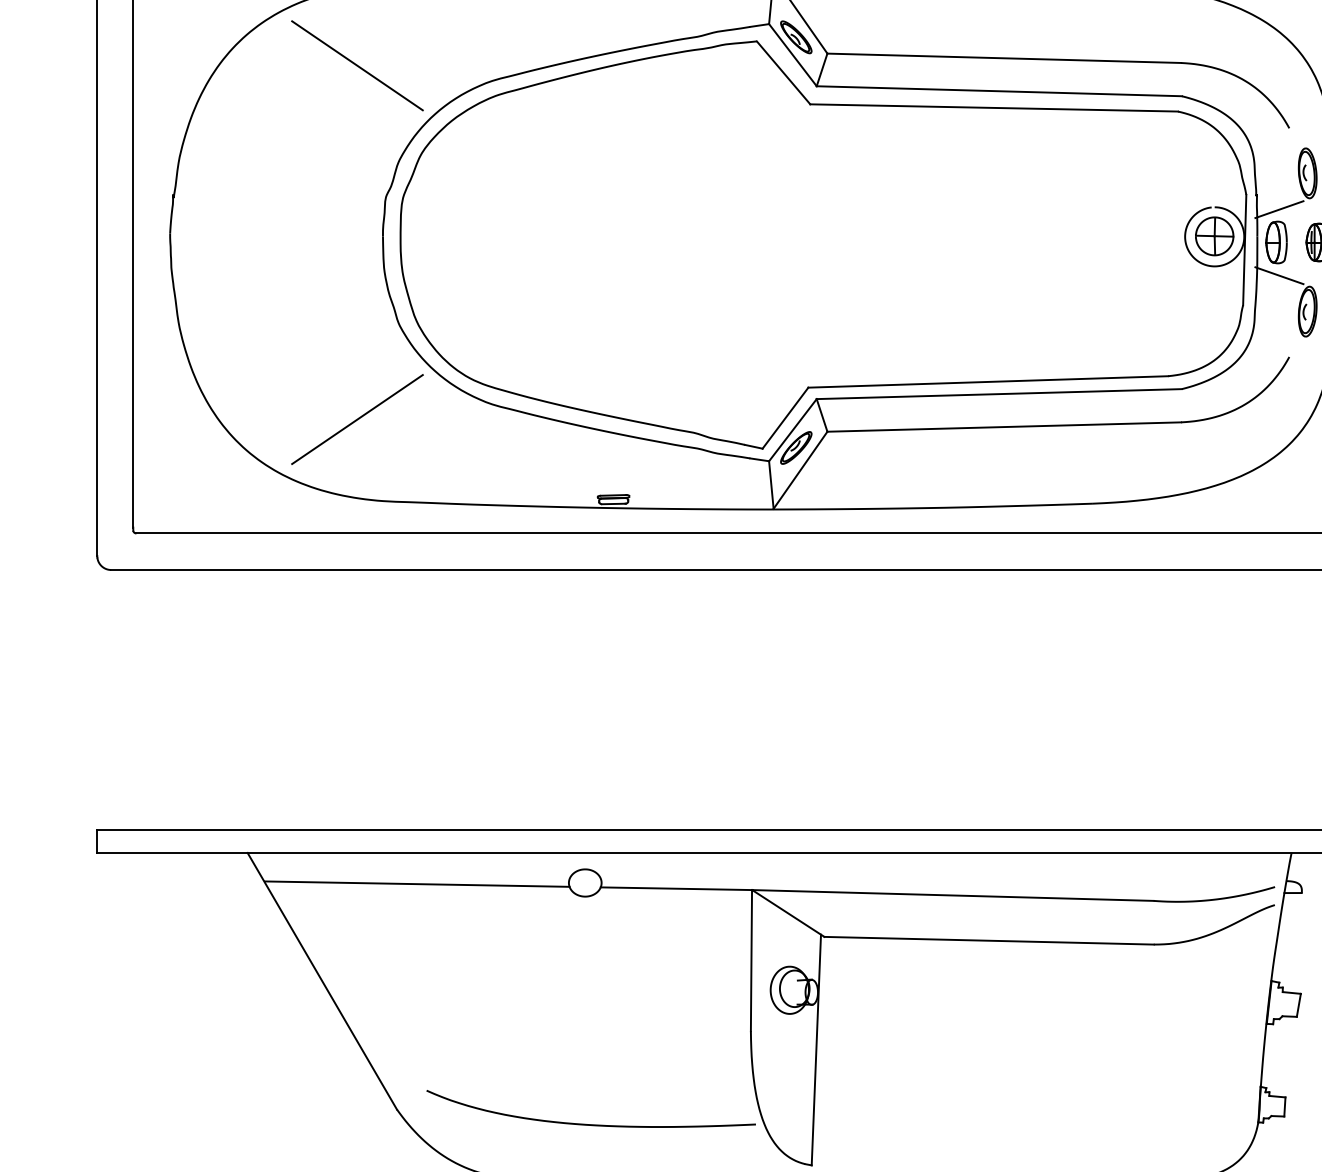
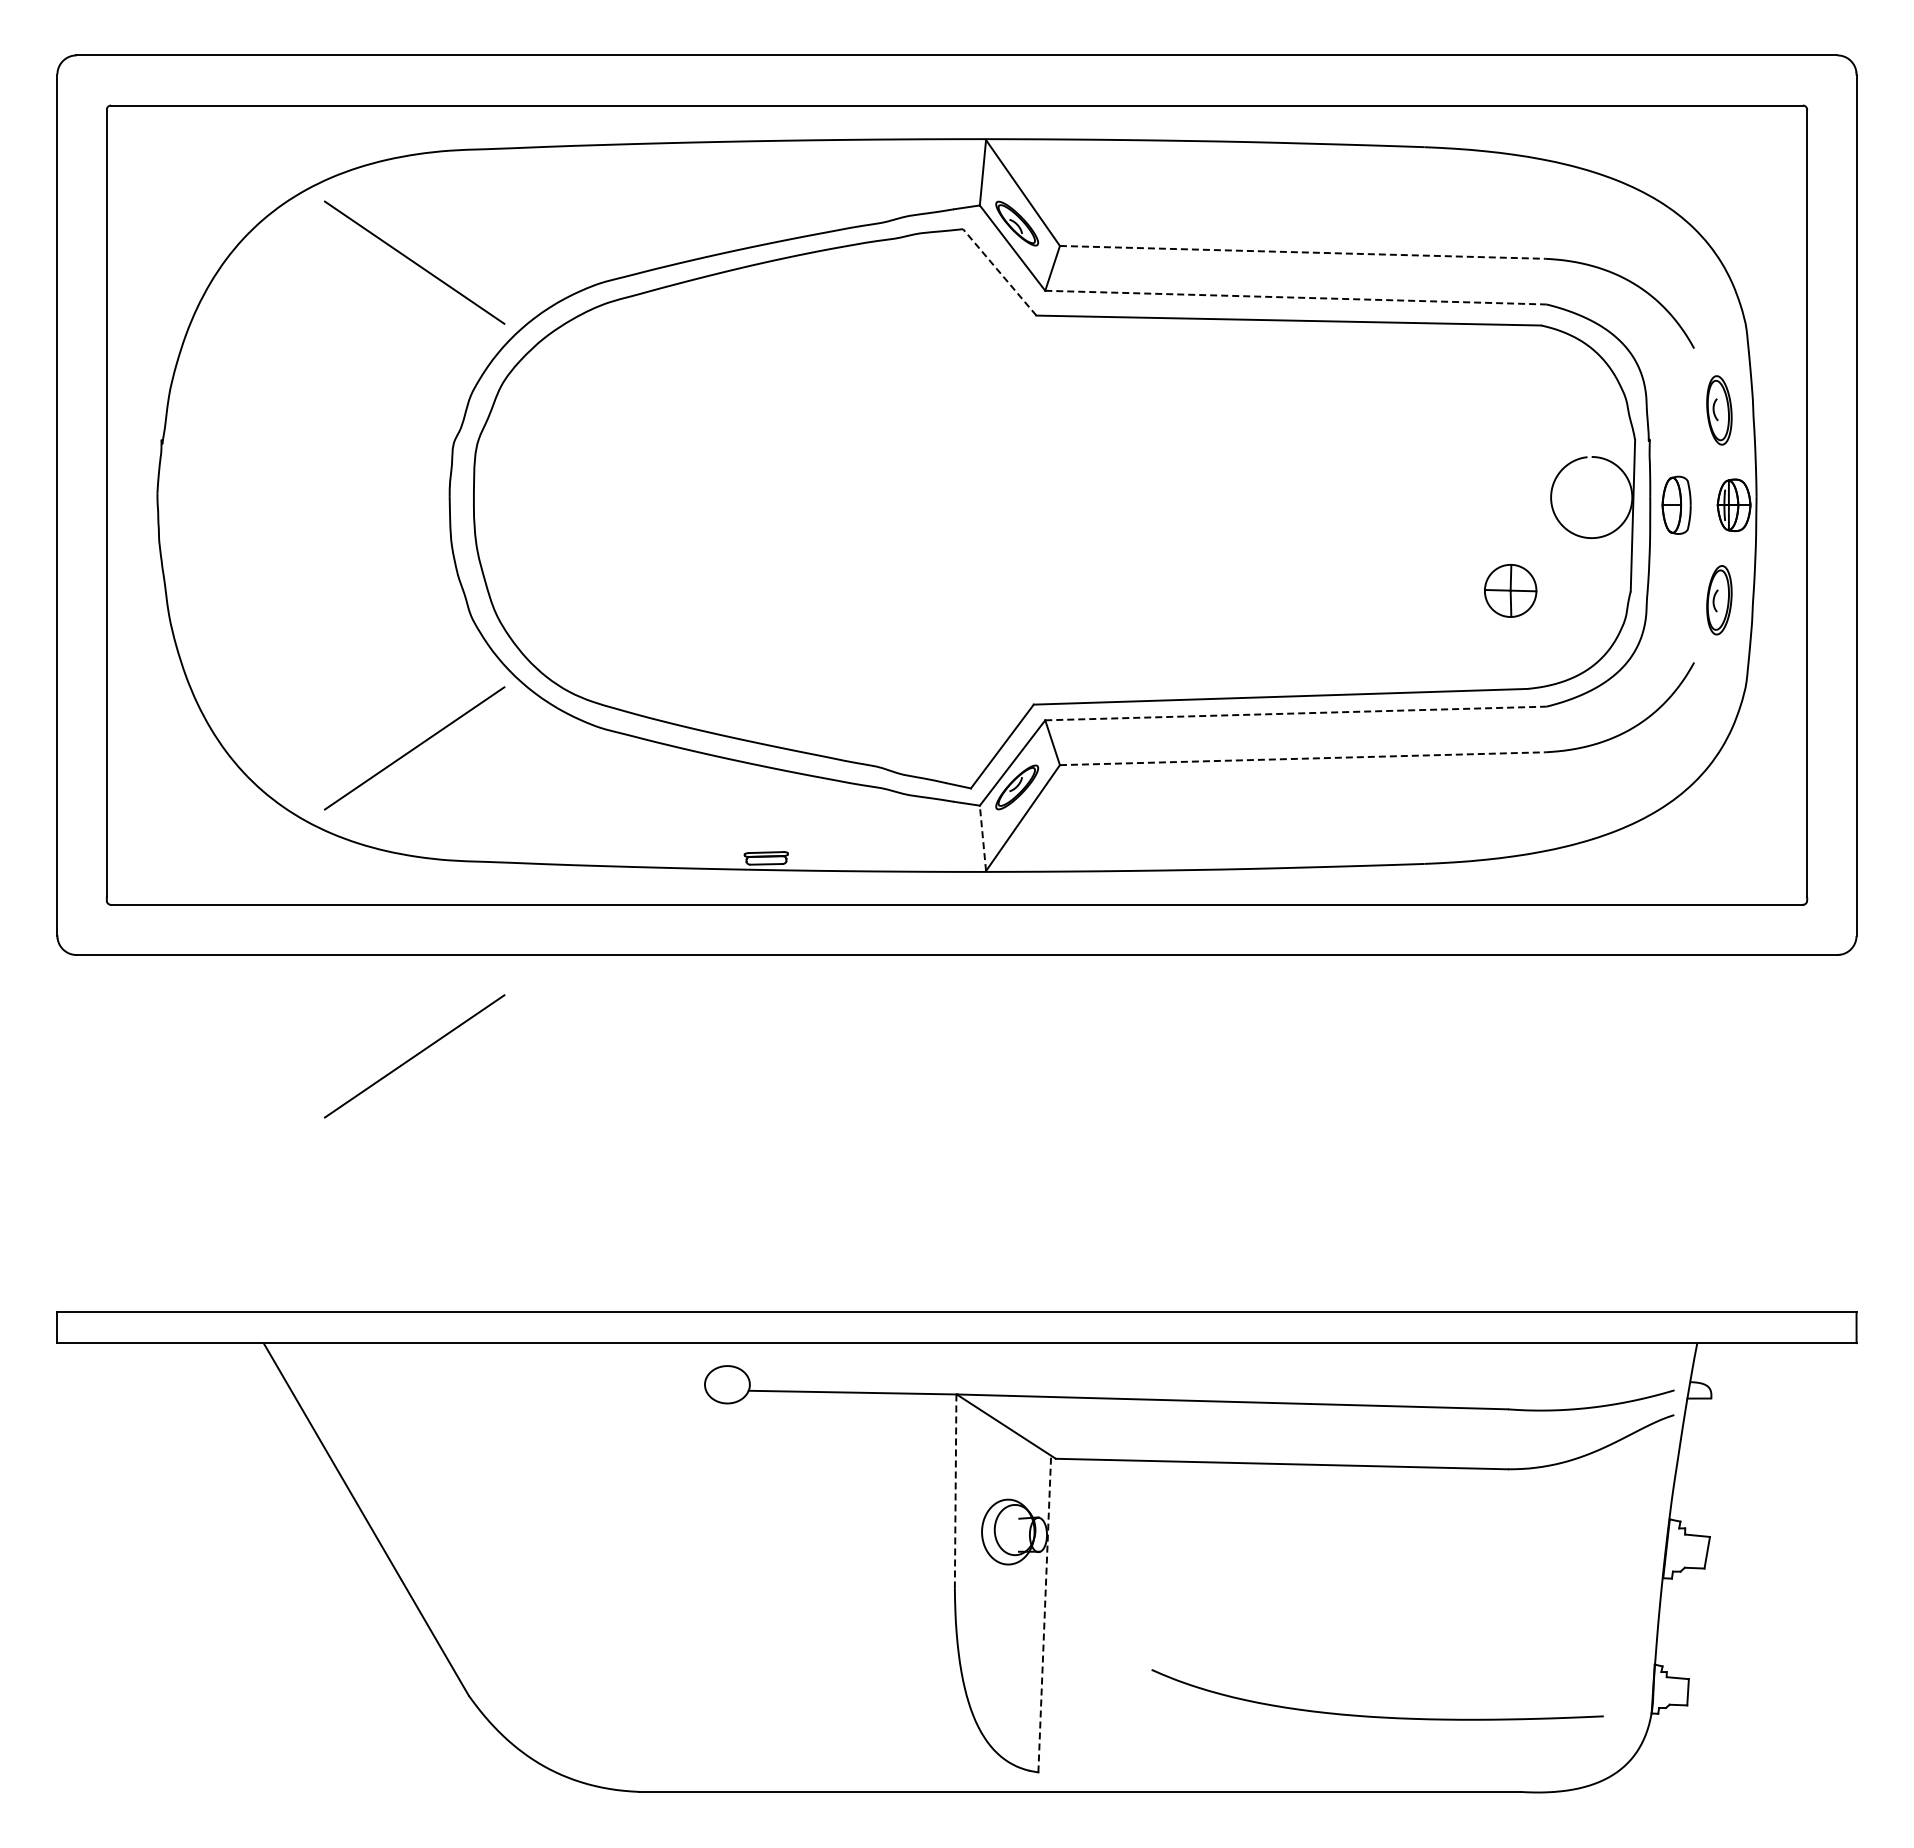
line: (1004, 58) -> (1302, 252), solid -> dashed
line: (783, 72) -> (999, 272), solid -> dashed
line: (998, 91) -> (1295, 297), solid -> dashed
line: (1279, 209) -> (1680, 459), removed
part: (1214, 236) -> (1510, 590), moved
line: (1279, 275) -> (1680, 550), removed
line: (998, 394) -> (1295, 713), solid -> dashed
line: (1004, 426) -> (1302, 758), solid -> dashed
line: (771, 485) -> (982, 838), solid -> dashed
line: (357, 643) -> (414, 1056), added
line: (417, 884) -> (496, 1386), removed
line: (751, 960) -> (955, 1491), solid -> dashed
line: (816, 1049) -> (1044, 1613), solid -> dashed
curve: (591, 1124) -> (1377, 1716), moved

